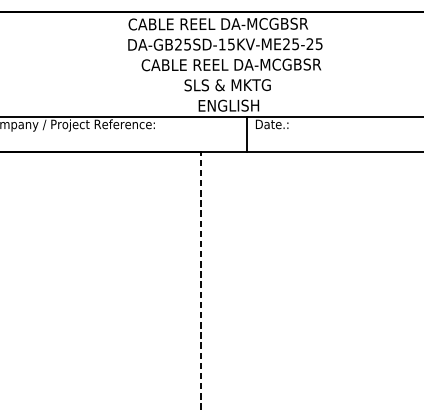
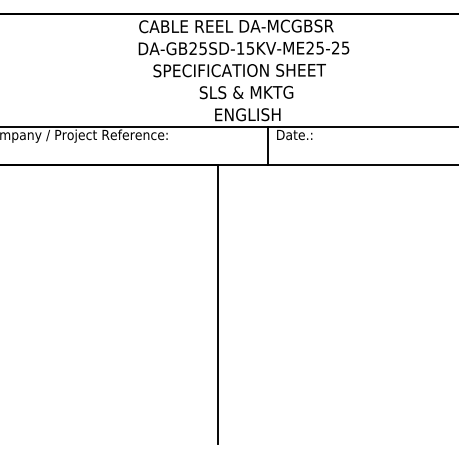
text: (231, 64) -> (250, 70), CABLE REEL DA-MCGBSR -> SPECIFICATION SHEET
line: (200, 280) -> (217, 304), dashed -> solid

